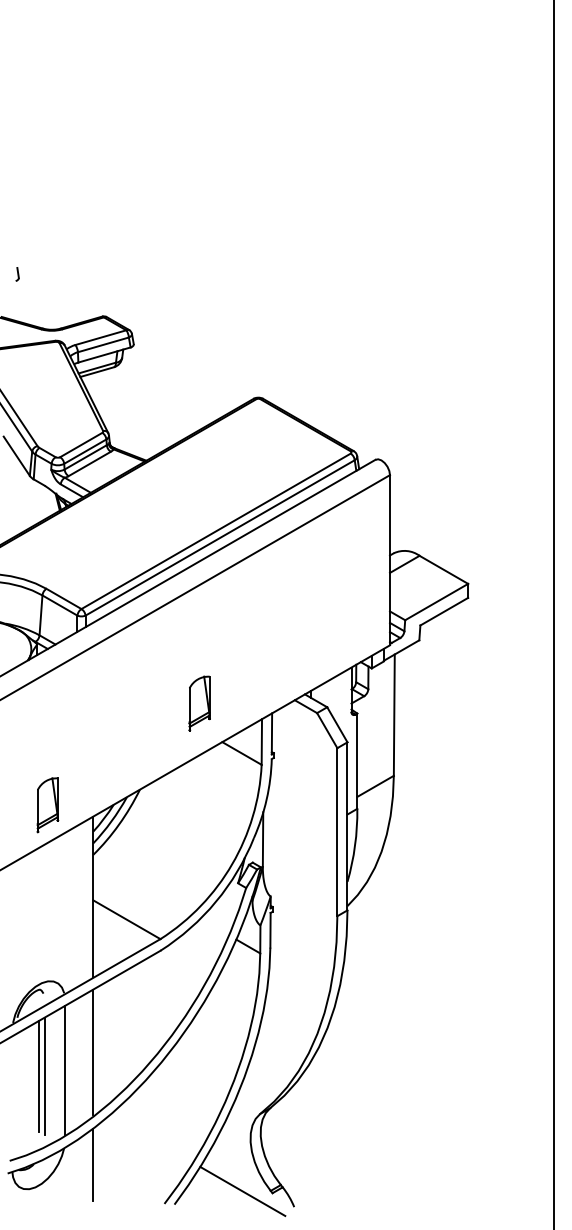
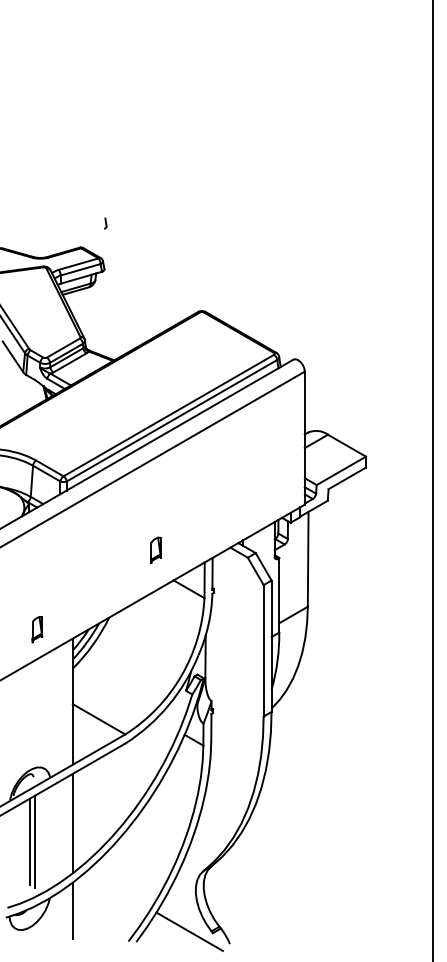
part: (17, 274) -> (105, 223), moved
part: (199, 703) -> (155, 550), size x0.6
part: (48, 804) -> (37, 629), size x0.6
line: (64, 1069) -> (50, 836), removed

